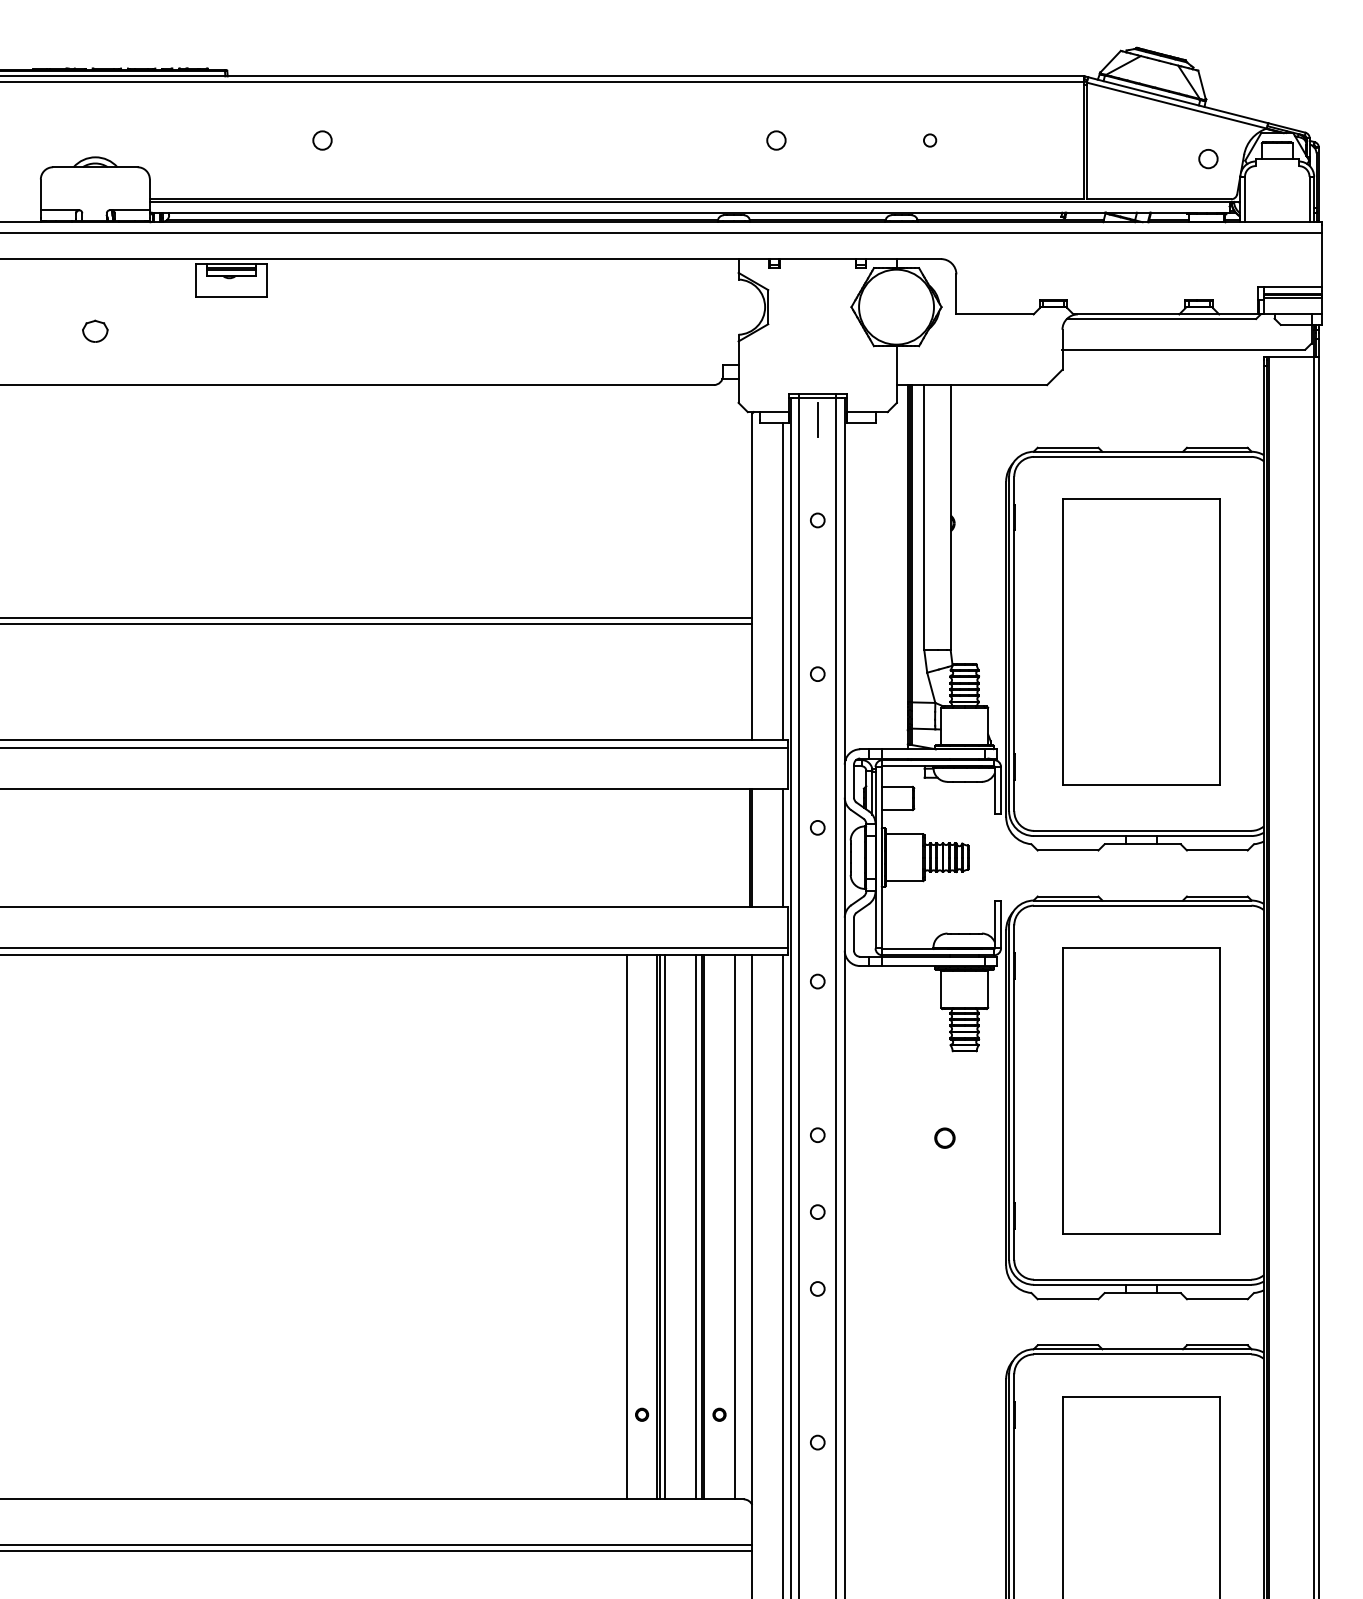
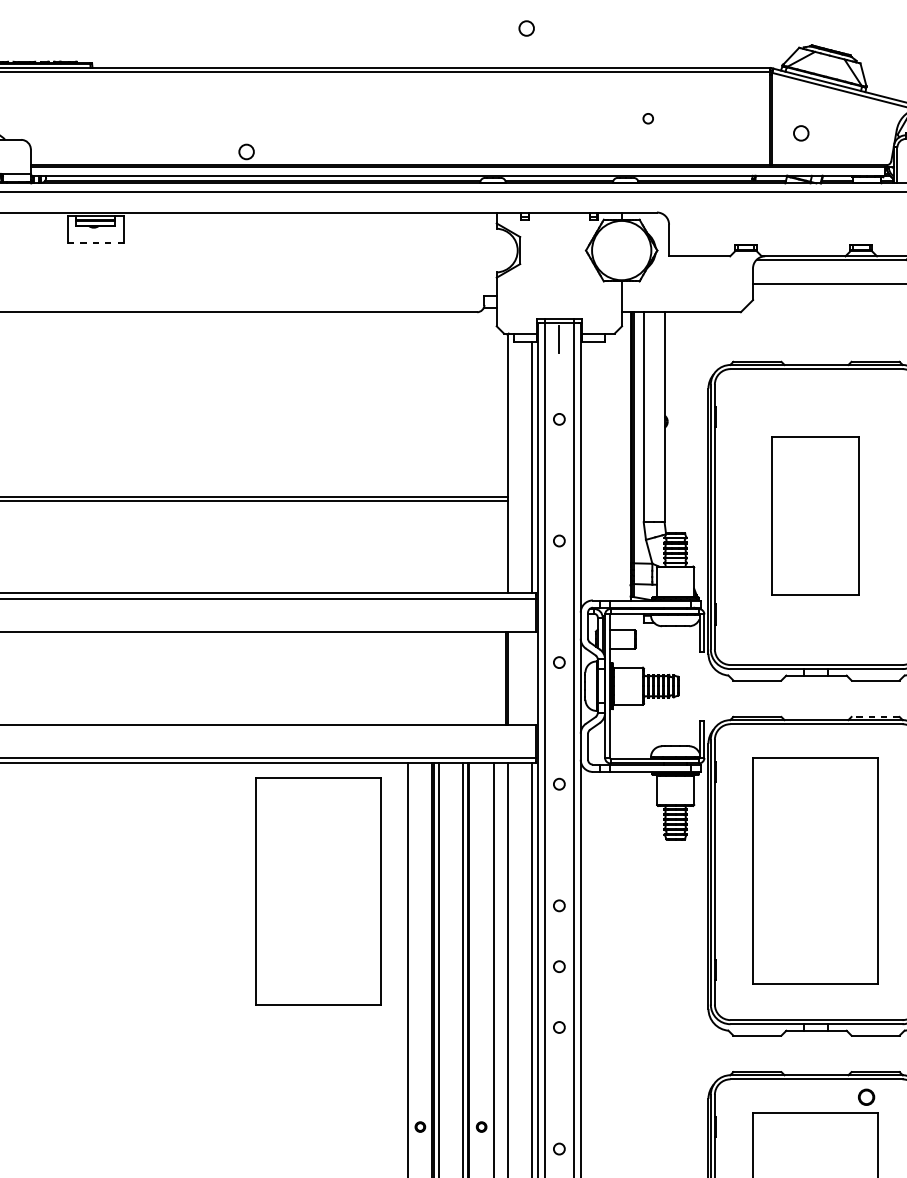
circle: (322, 140) -> (246, 151), moved
circle: (776, 140) -> (526, 28), moved
circle: (1208, 159) -> (801, 133), moved
line: (231, 297) -> (95, 242), solid -> dashed
part: (1141, 641) -> (815, 515), size x0.7
line: (783, 847) -> (532, 678), removed
line: (1216, 896) -> (874, 716), solid -> dashed
part: (513, 1116) -> (318, 891), added
circle: (944, 1137) -> (866, 1096), moved

